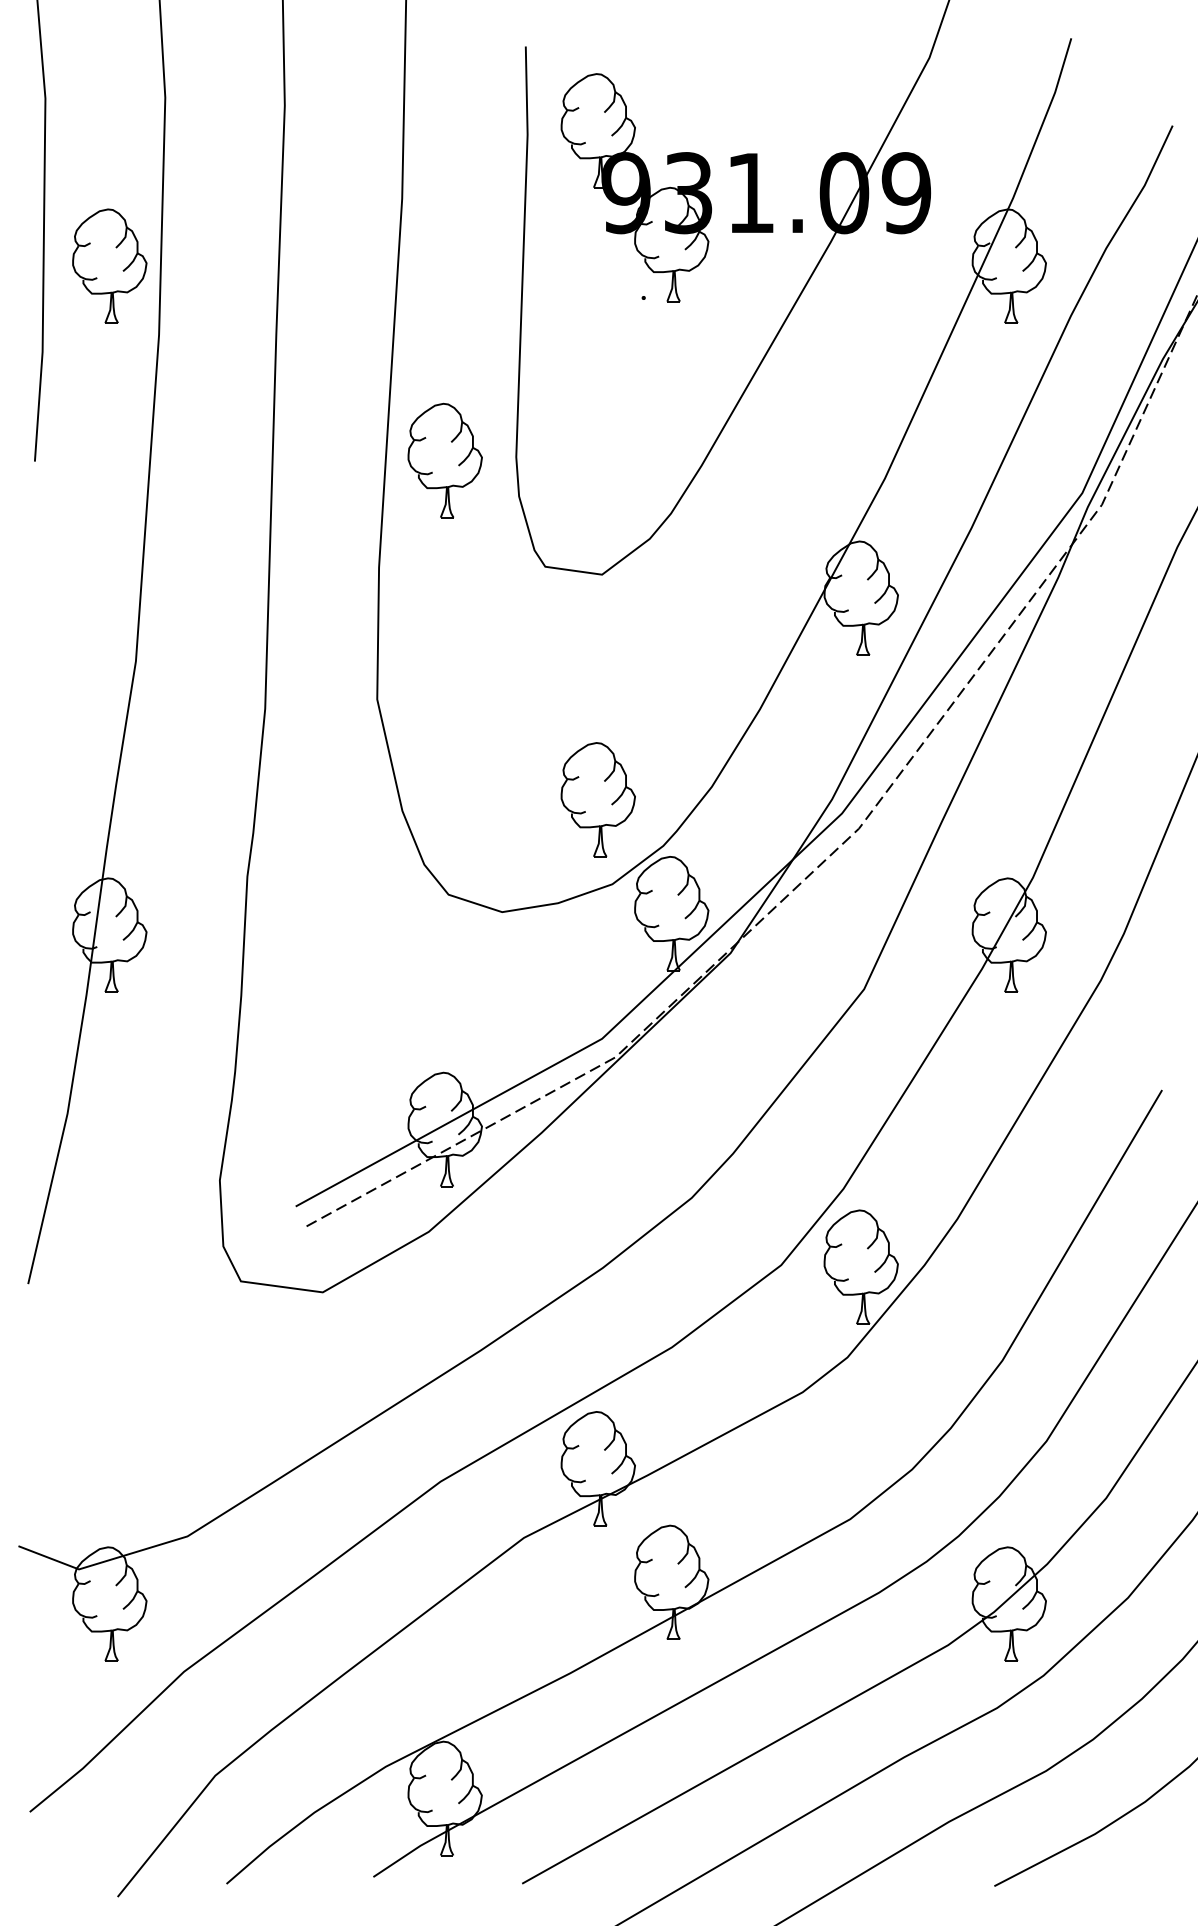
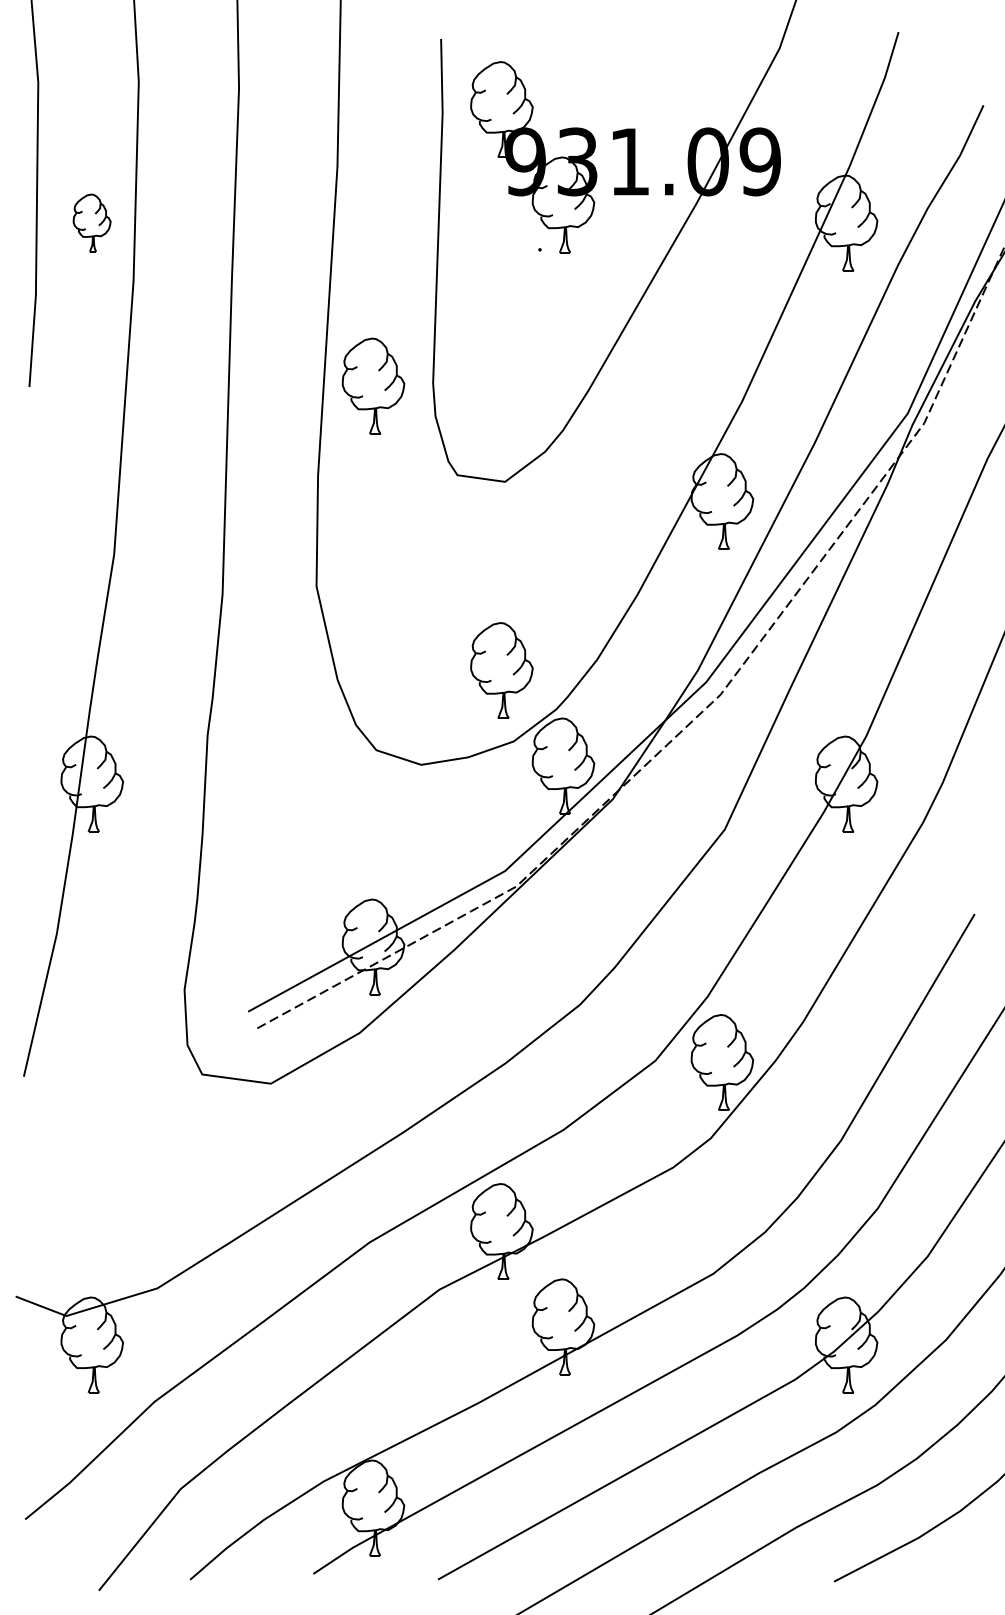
part: (108, 265) -> (91, 222), size x0.6

